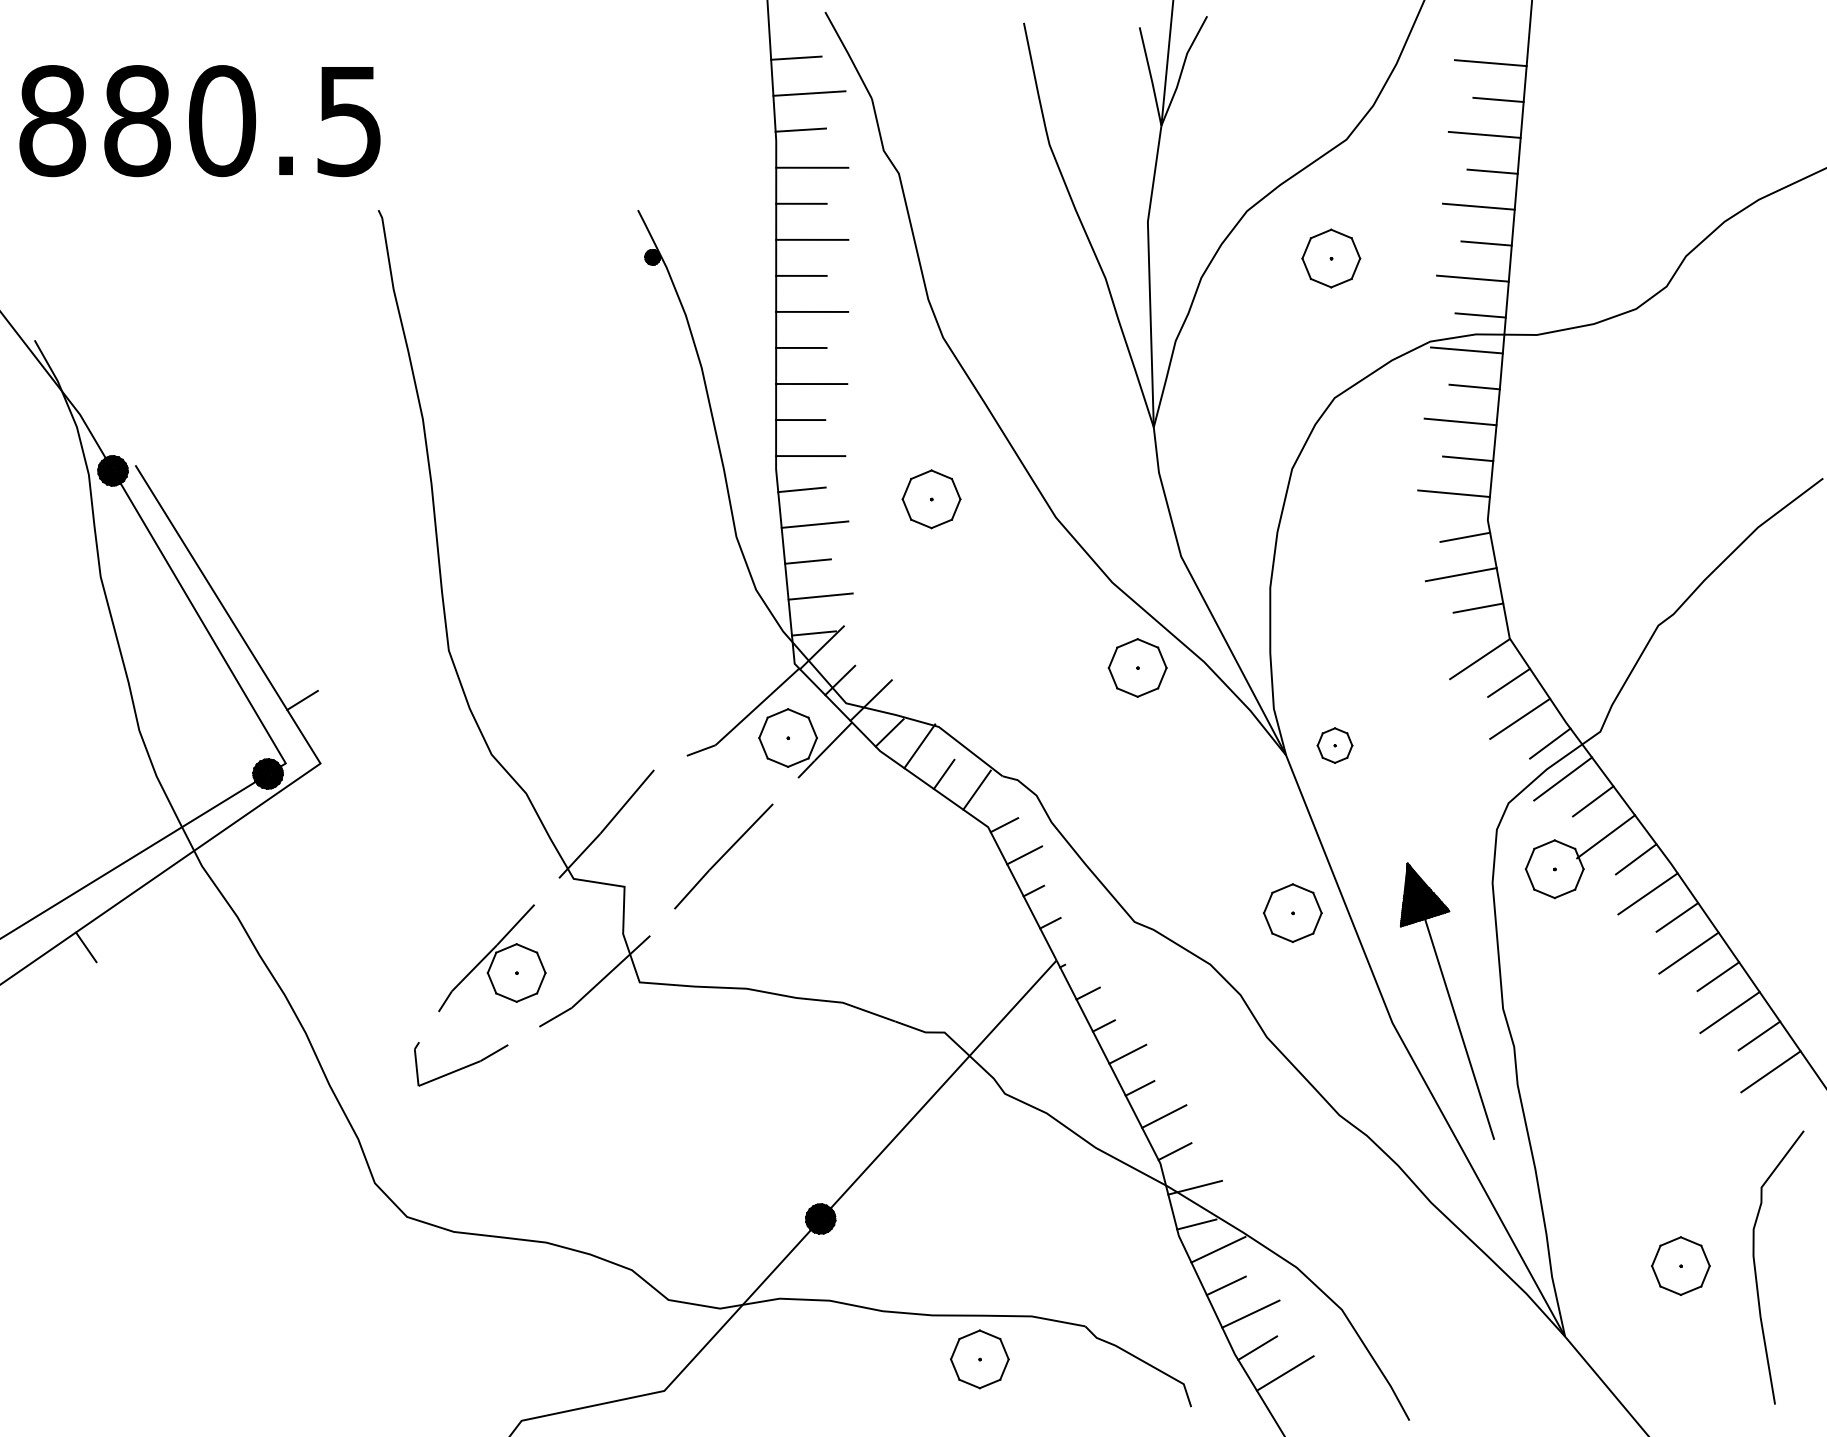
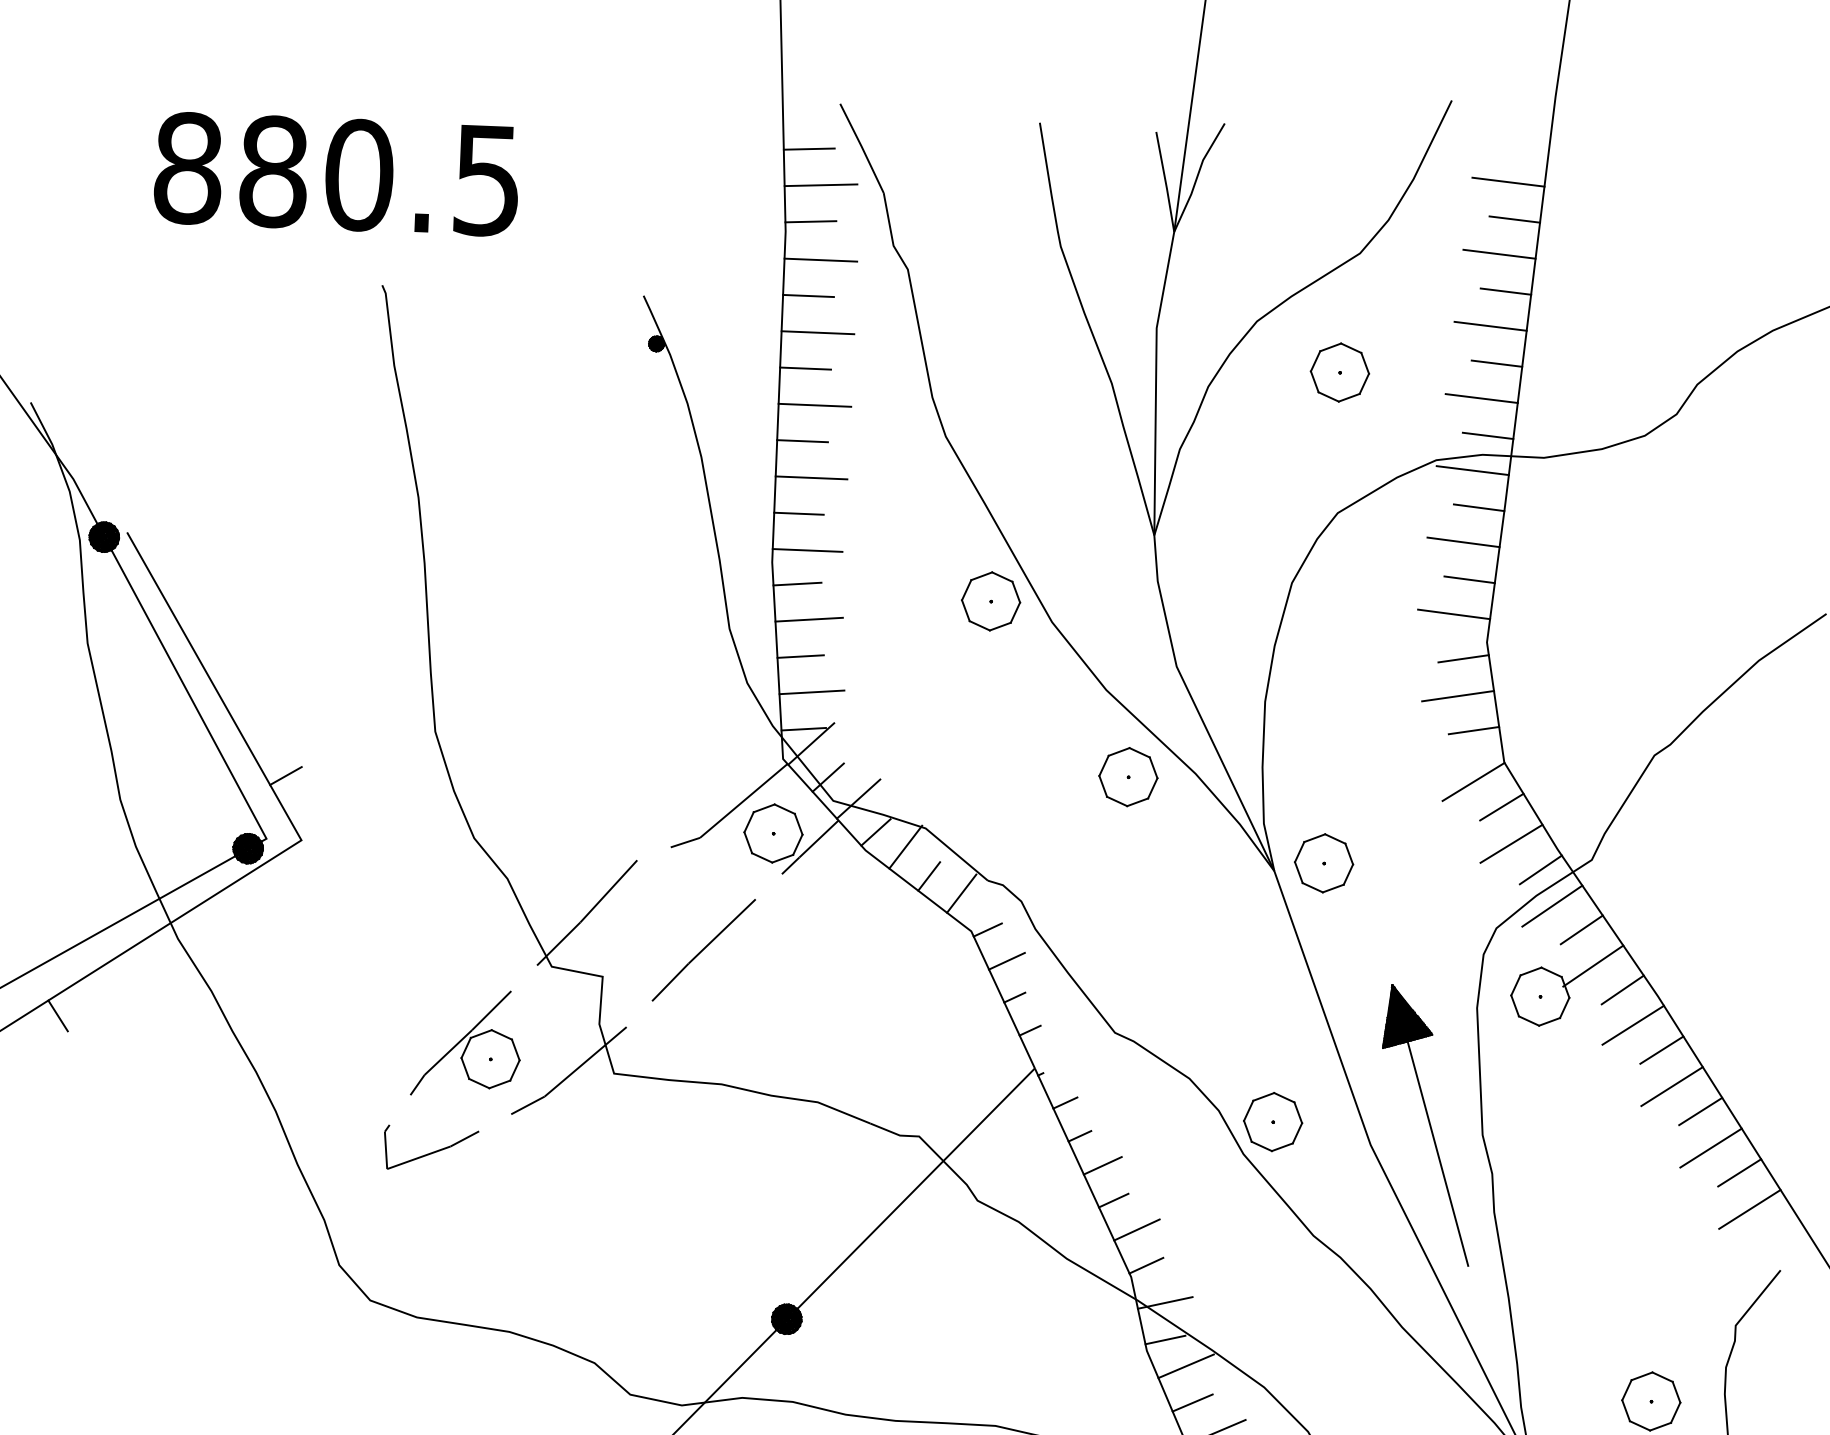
text: (199, 121) -> (336, 174), moved
part: (931, 499) -> (990, 601), moved
part: (1334, 745) -> (1323, 863), size x1.67
part: (1292, 912) -> (1272, 1121), moved

